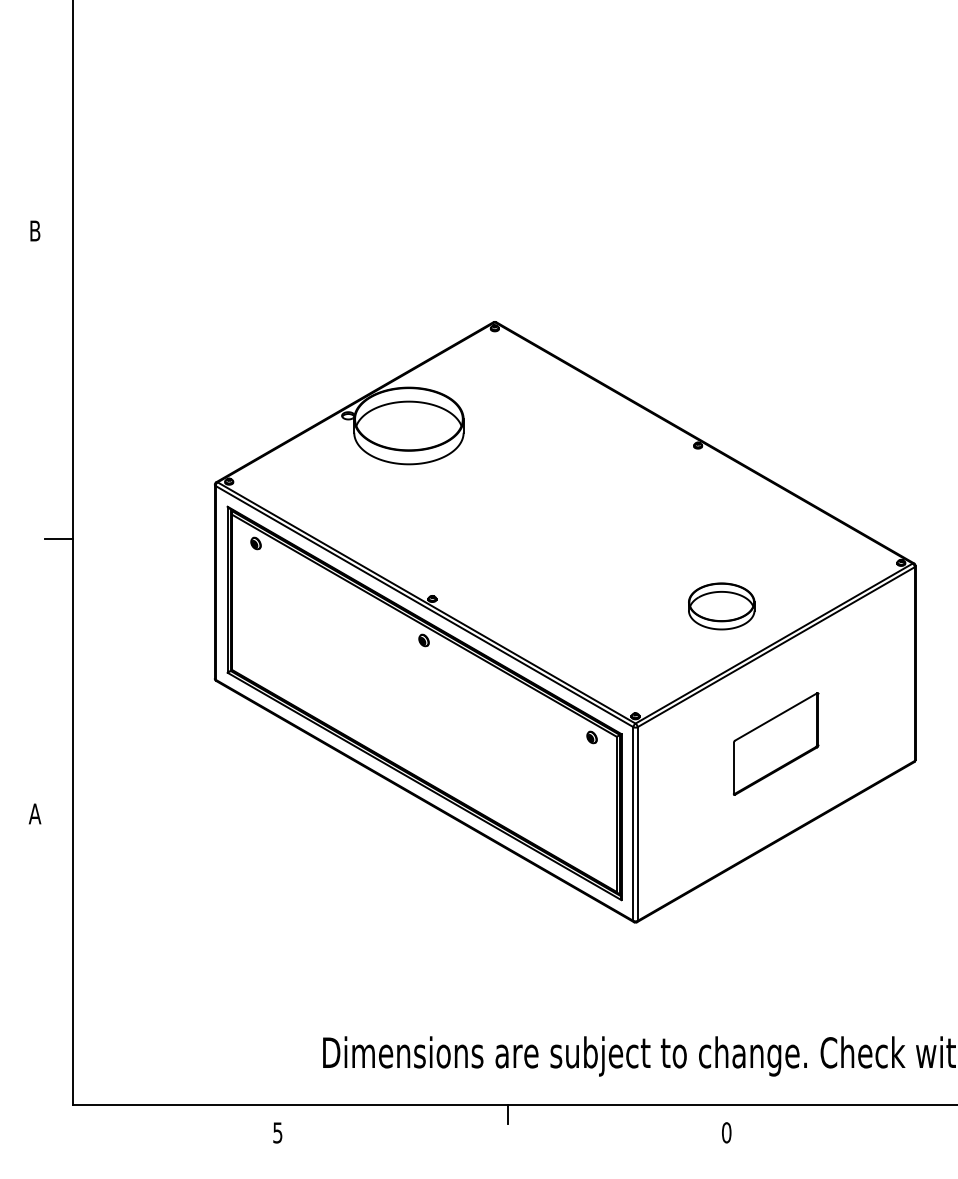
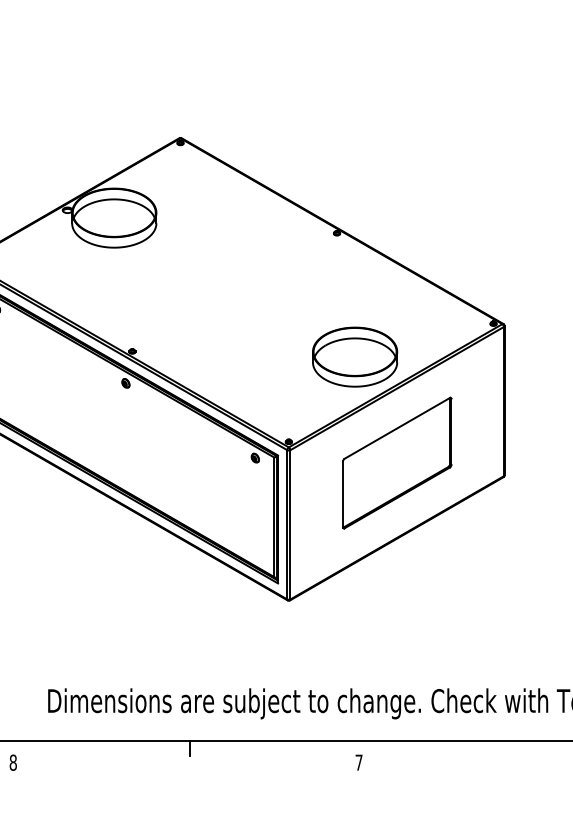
part: (721, 606) -> (355, 357), size x1.67
part: (775, 743) -> (396, 462), size x1.67
text: (277, 1132) -> (13, 762), 5 -> 8
text: (726, 1132) -> (358, 762), 0 -> 7

